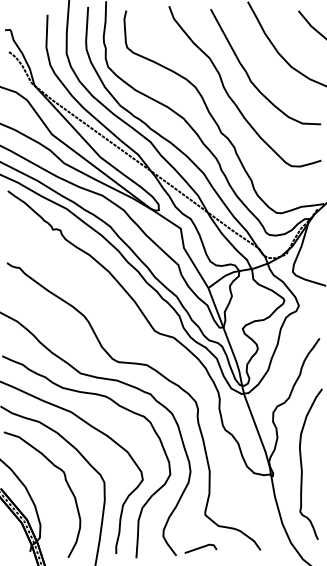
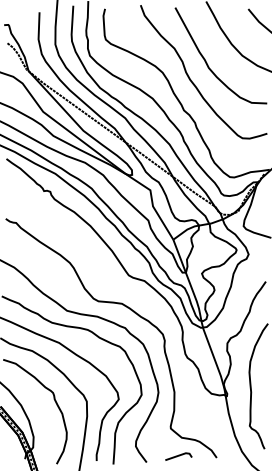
line: (200, 548) -> (178, 456), moved

